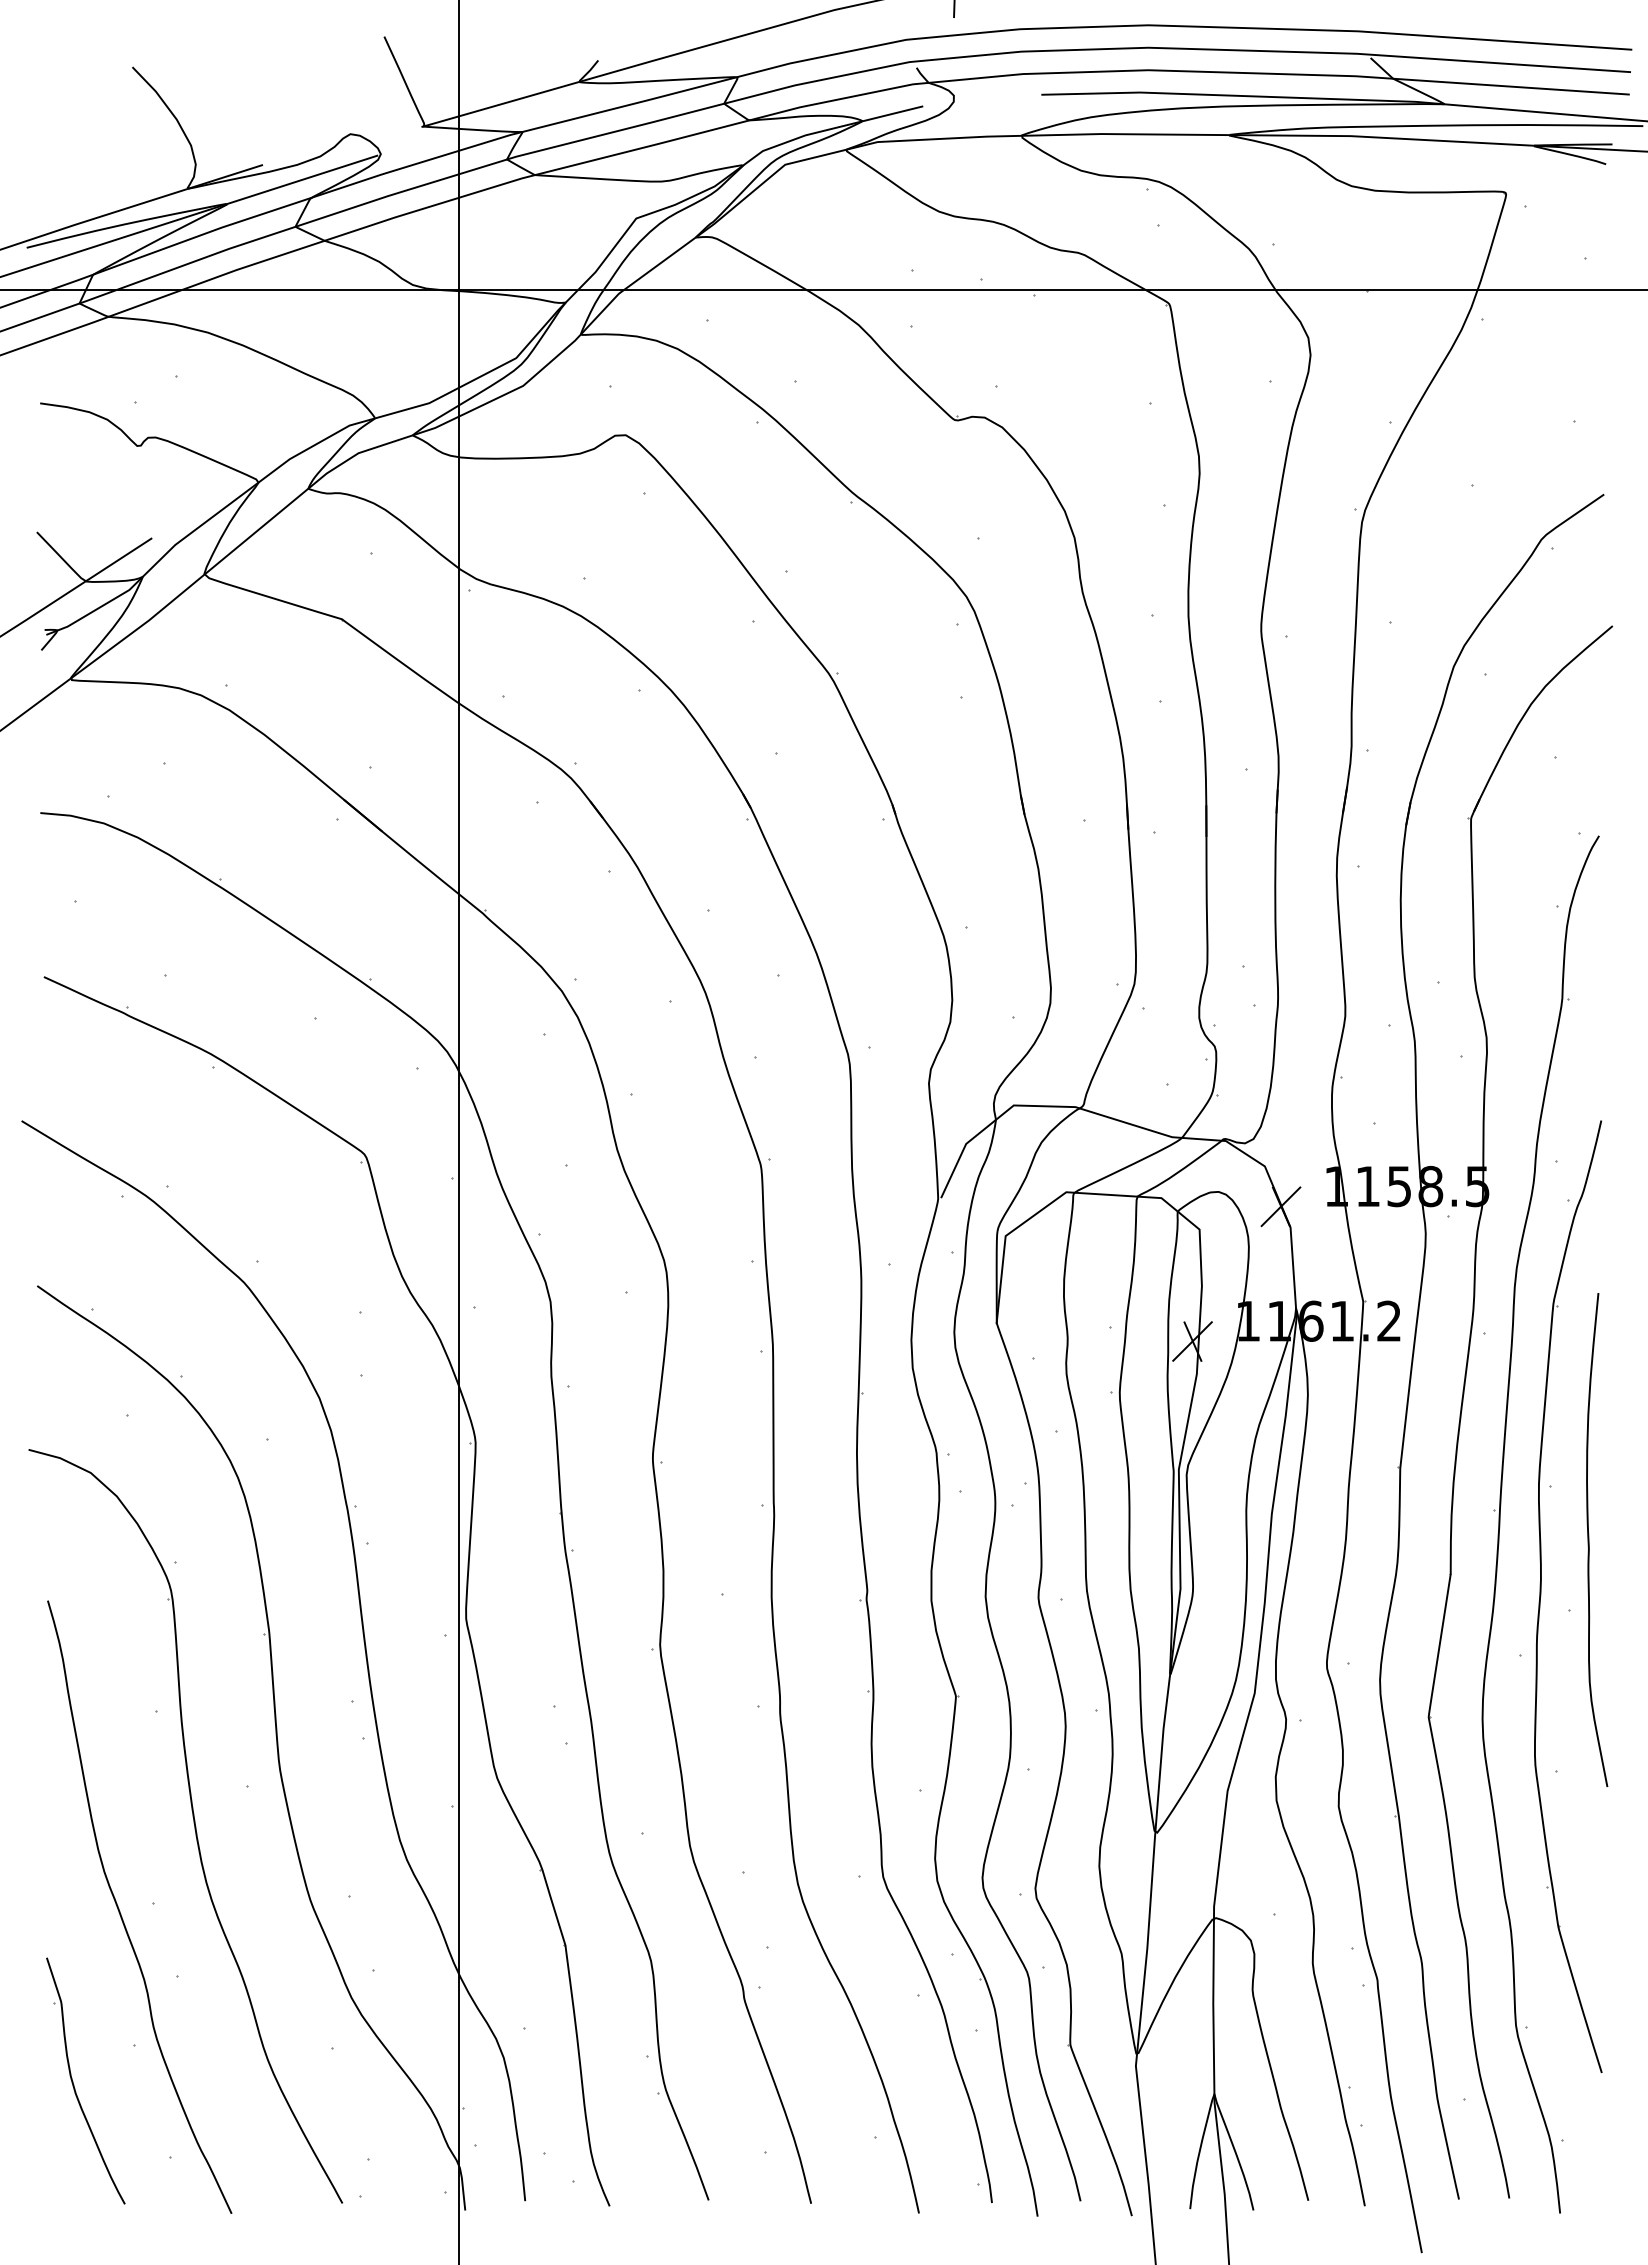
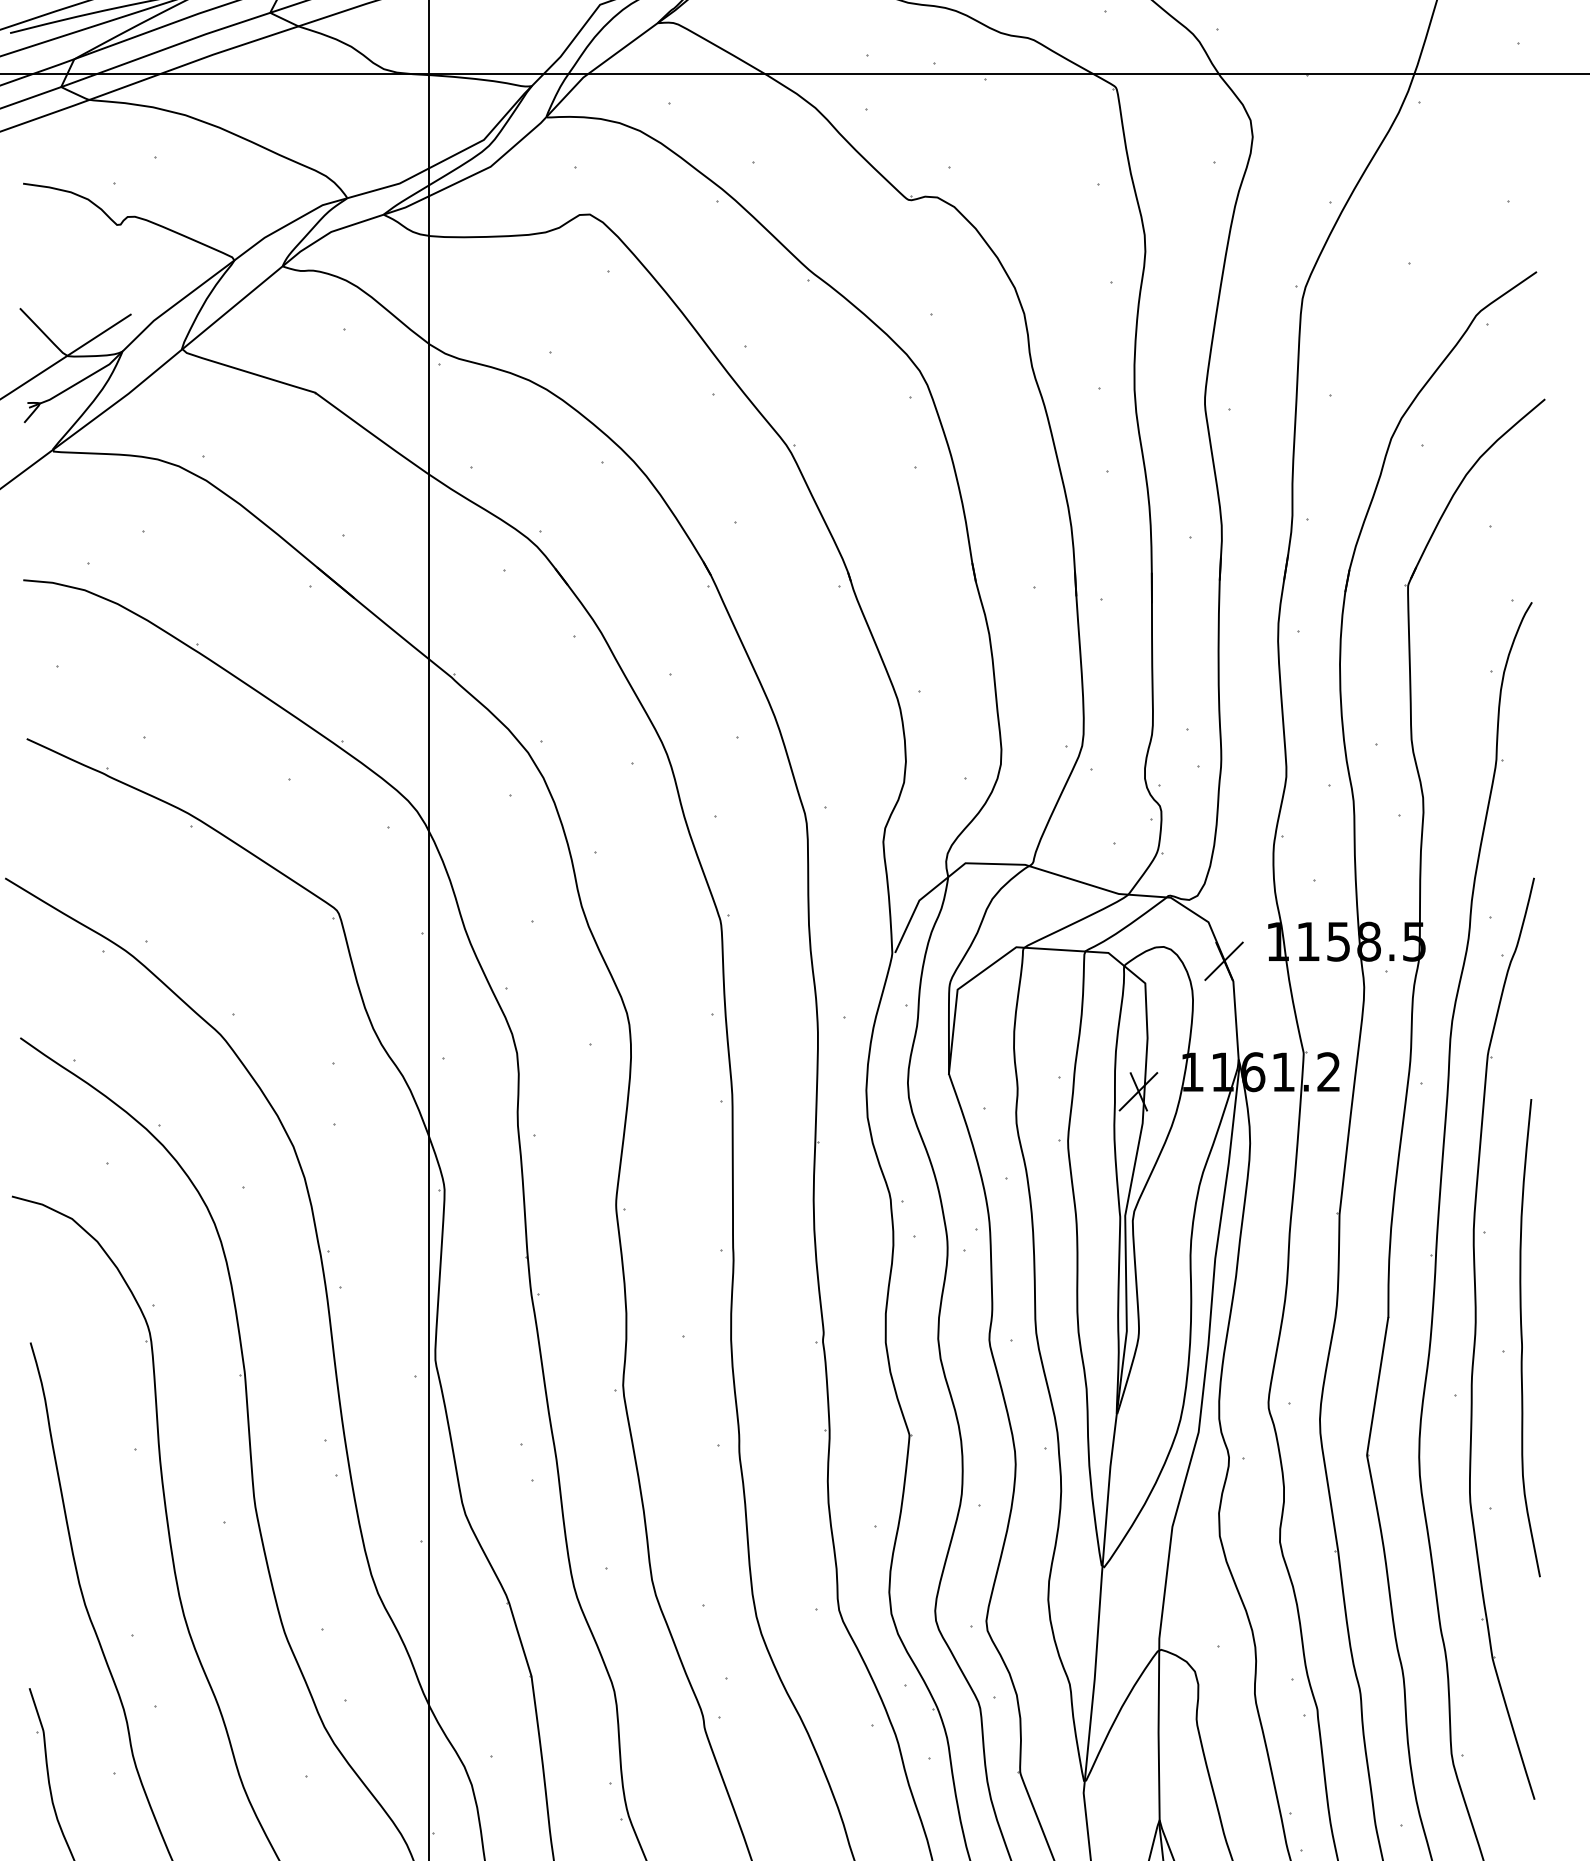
curve: (1589, 1539) -> (1522, 1337), moved

